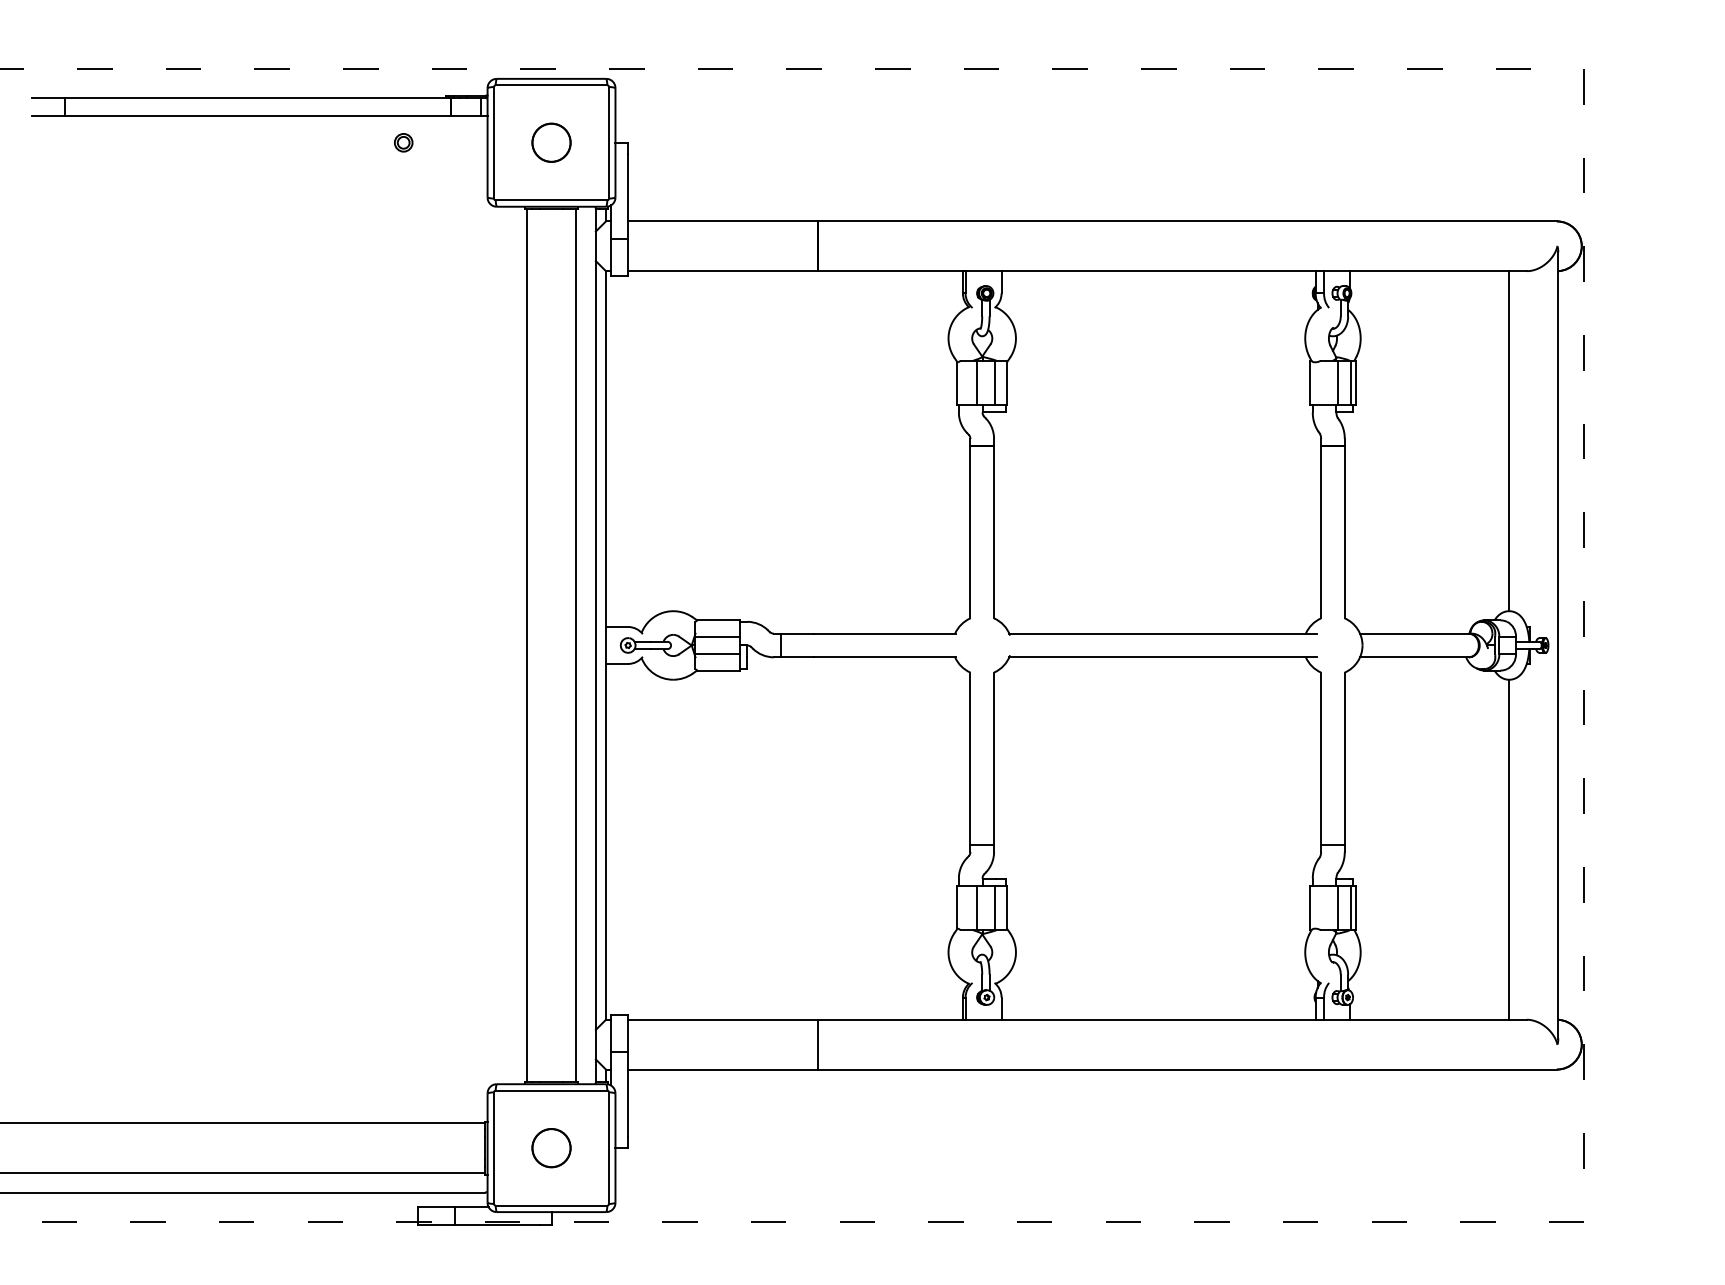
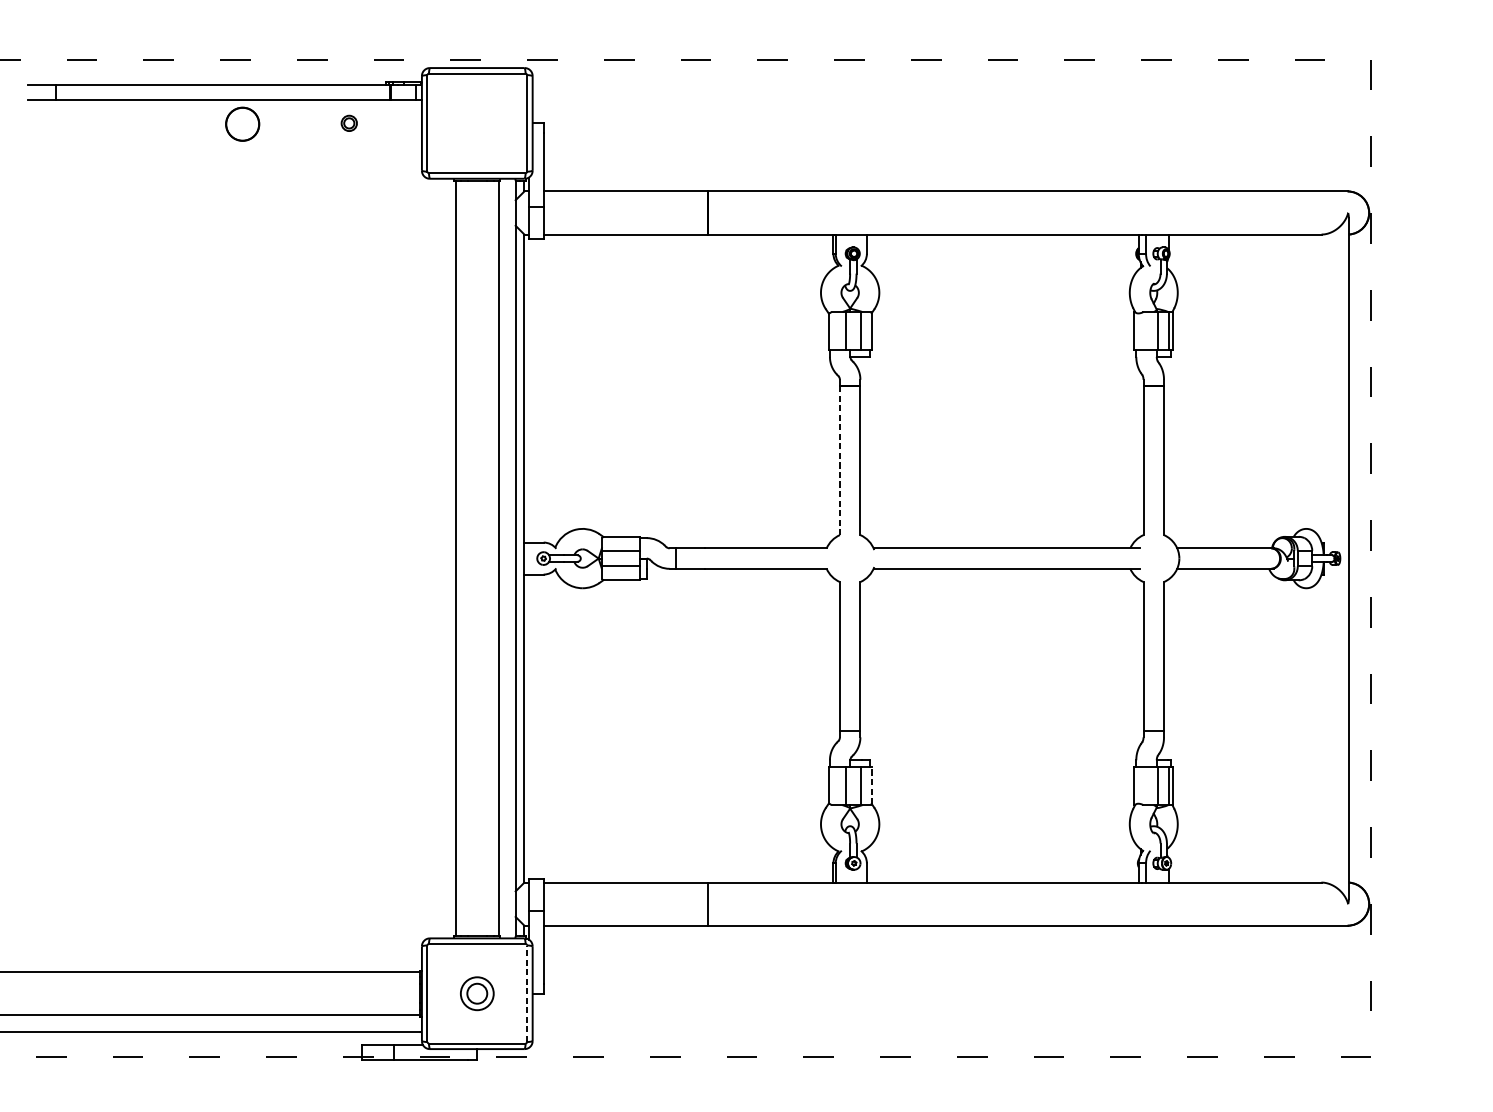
circle: (551, 142) -> (242, 124), moved
line: (1508, 441) -> (1305, 381), removed
line: (970, 532) -> (839, 460), solid -> dashed
line: (1508, 849) -> (1305, 735), removed
line: (1007, 907) -> (872, 785), solid -> dashed
circle: (551, 1147) -> (477, 993), size x0.6
line: (609, 1148) -> (527, 994), solid -> dashed

